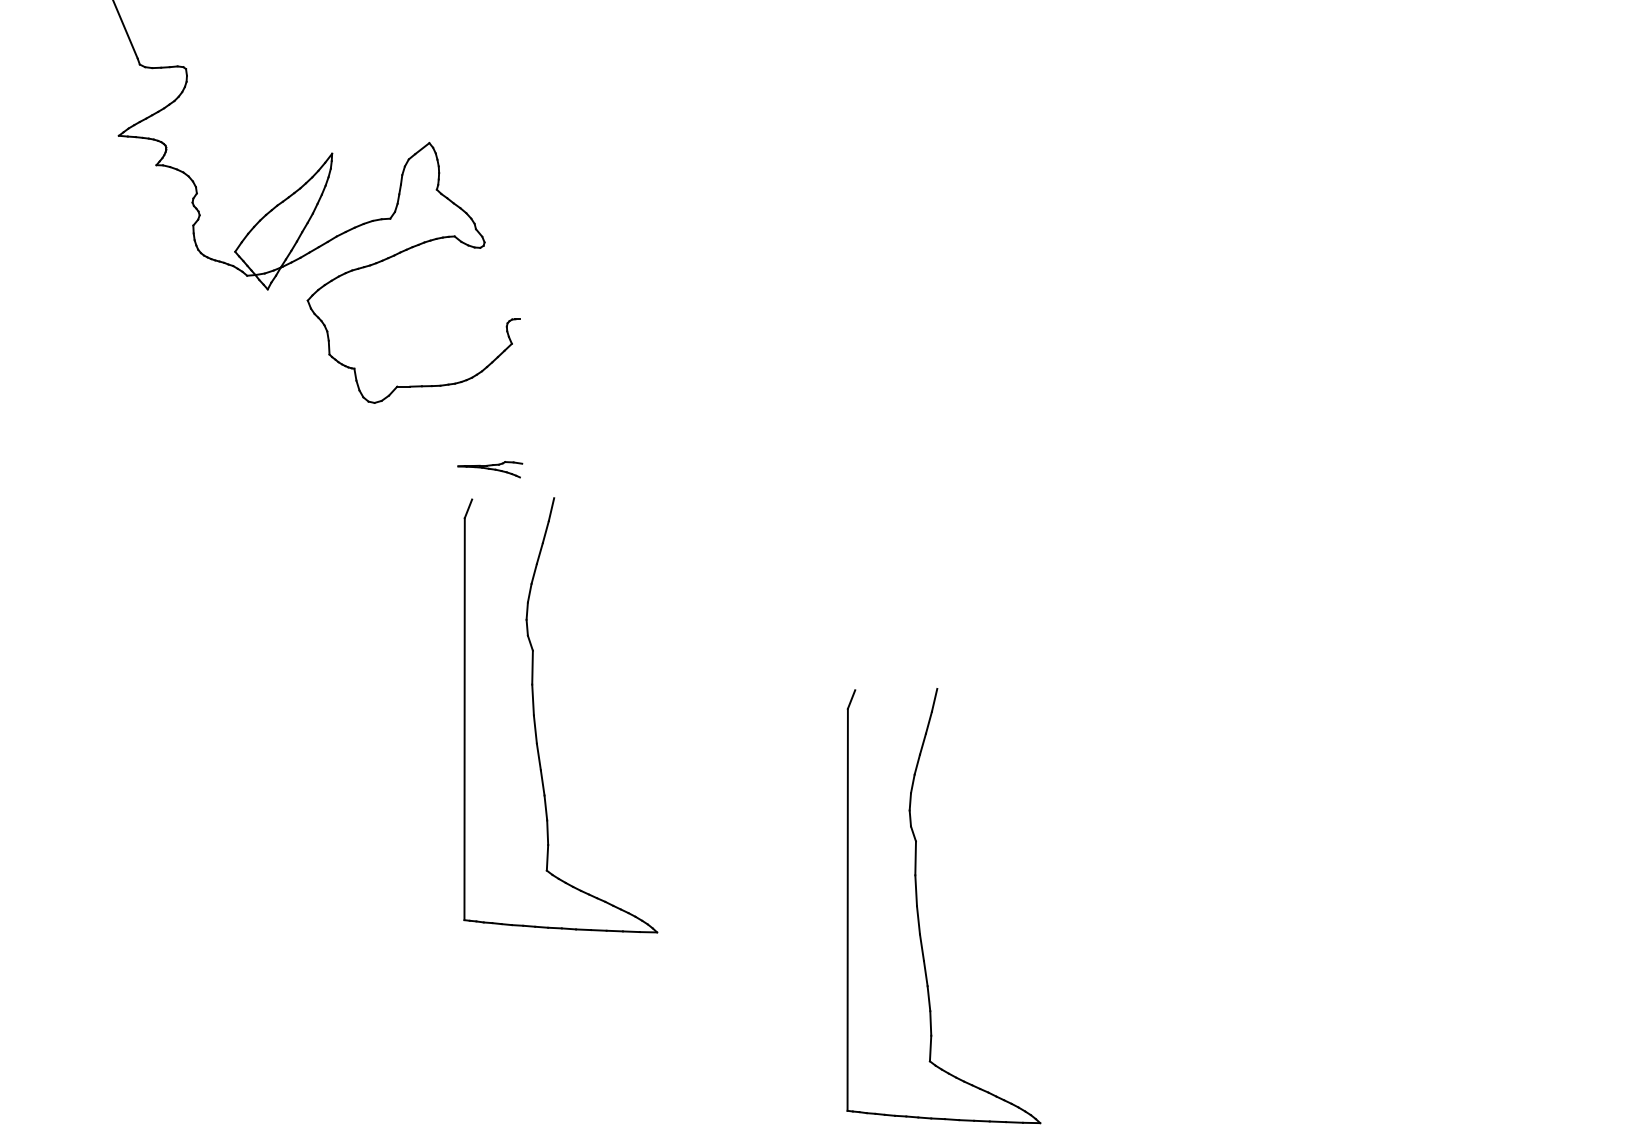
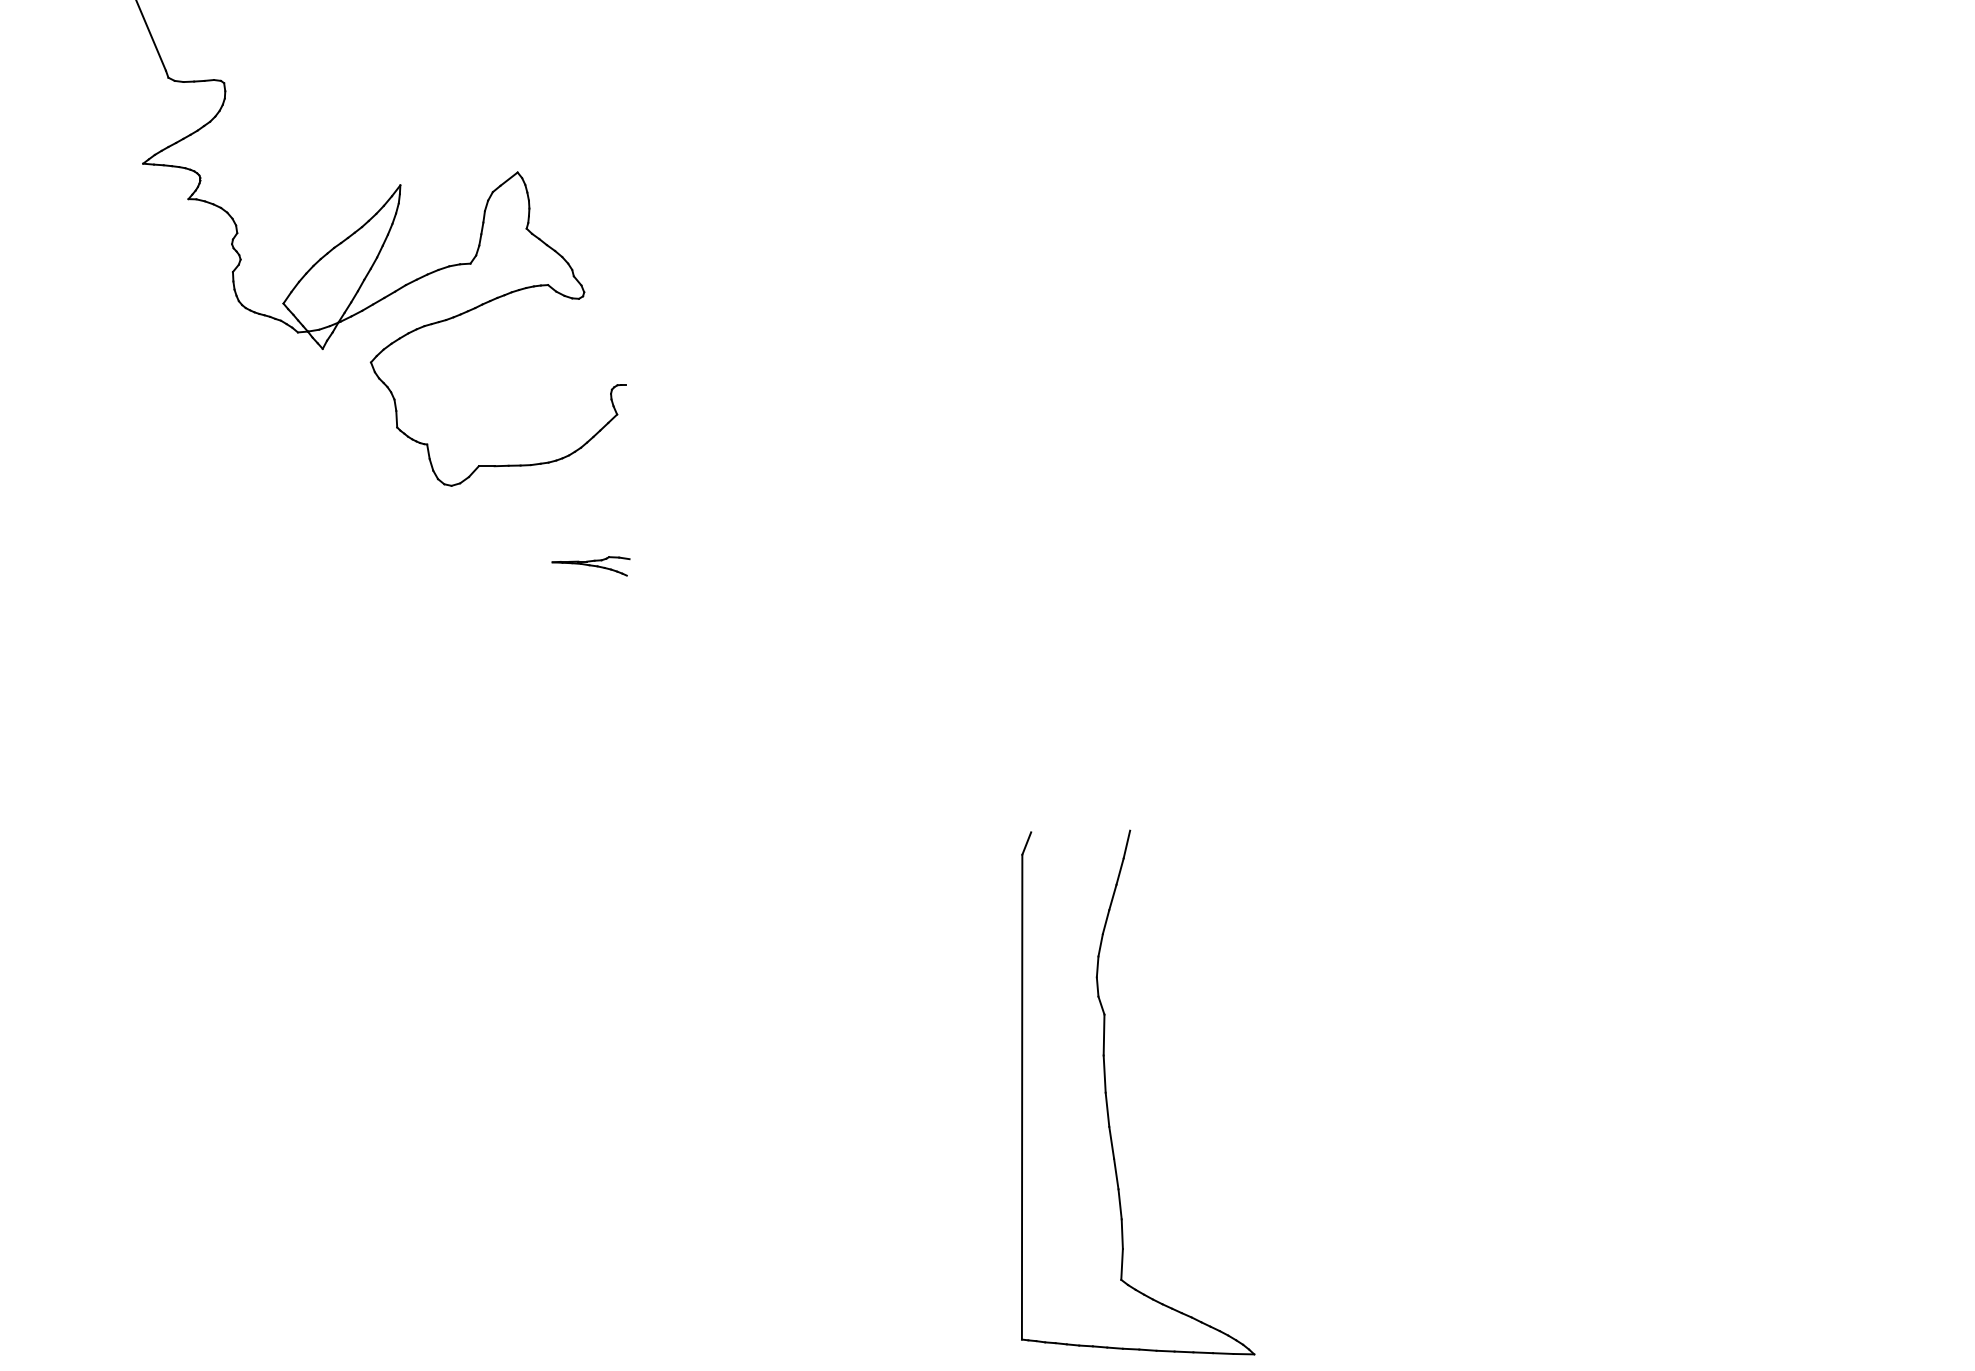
part: (535, 719) -> (645, 867), removed

